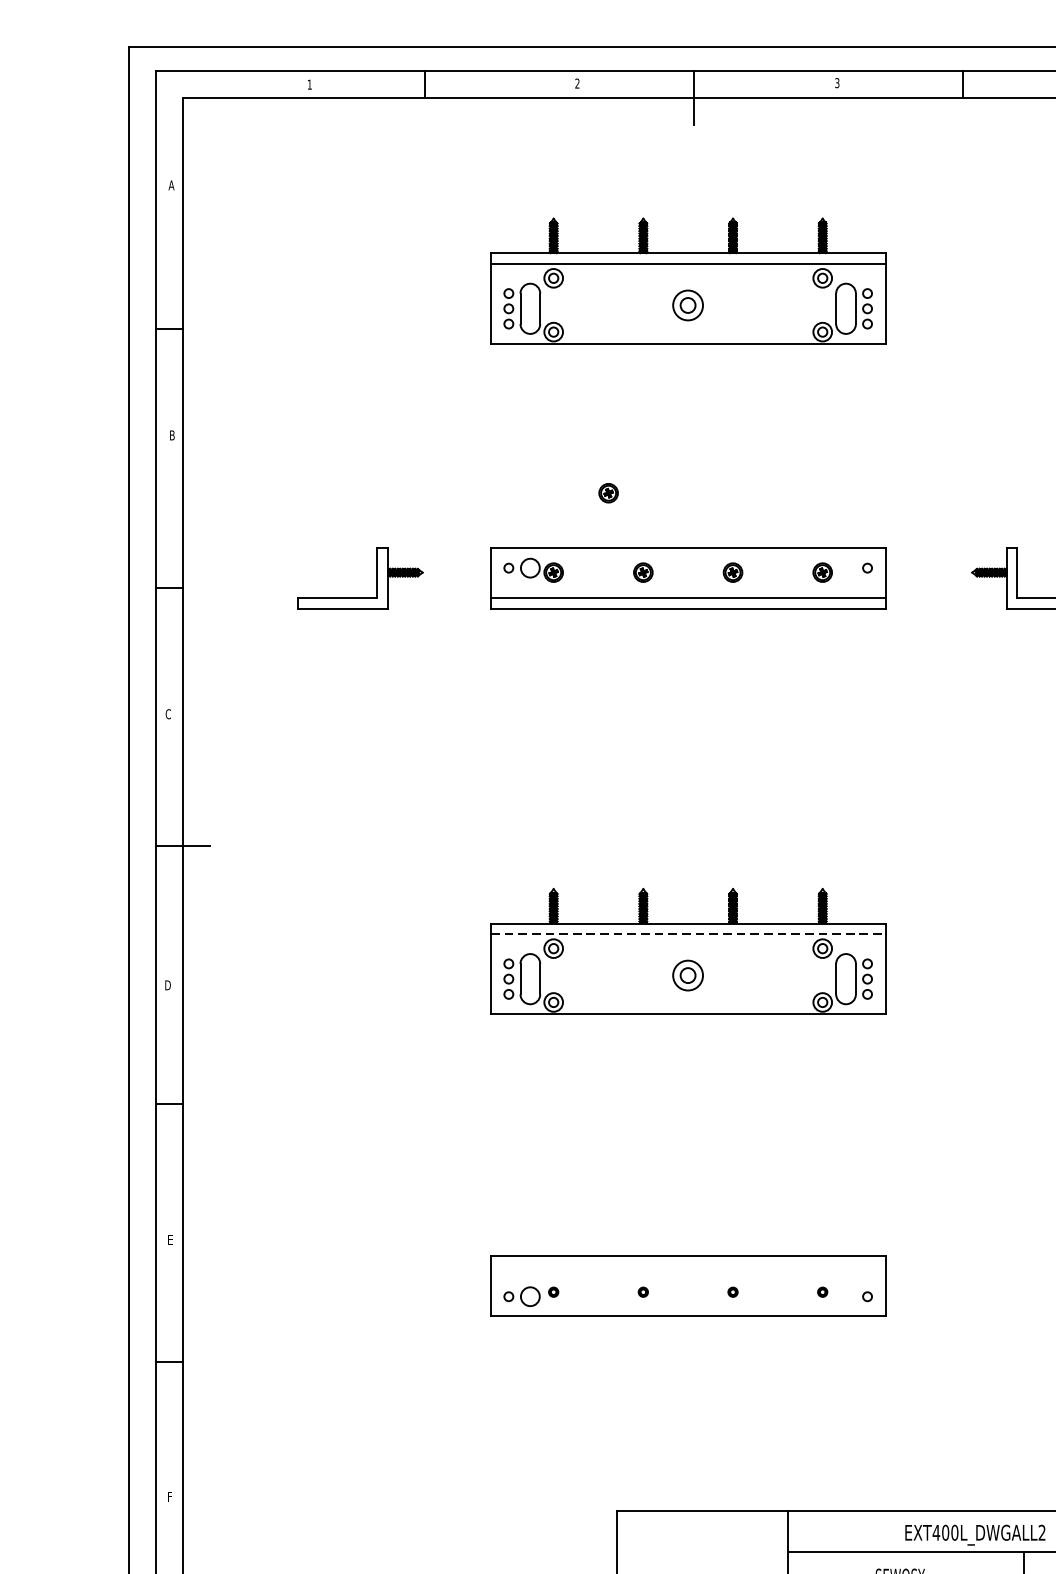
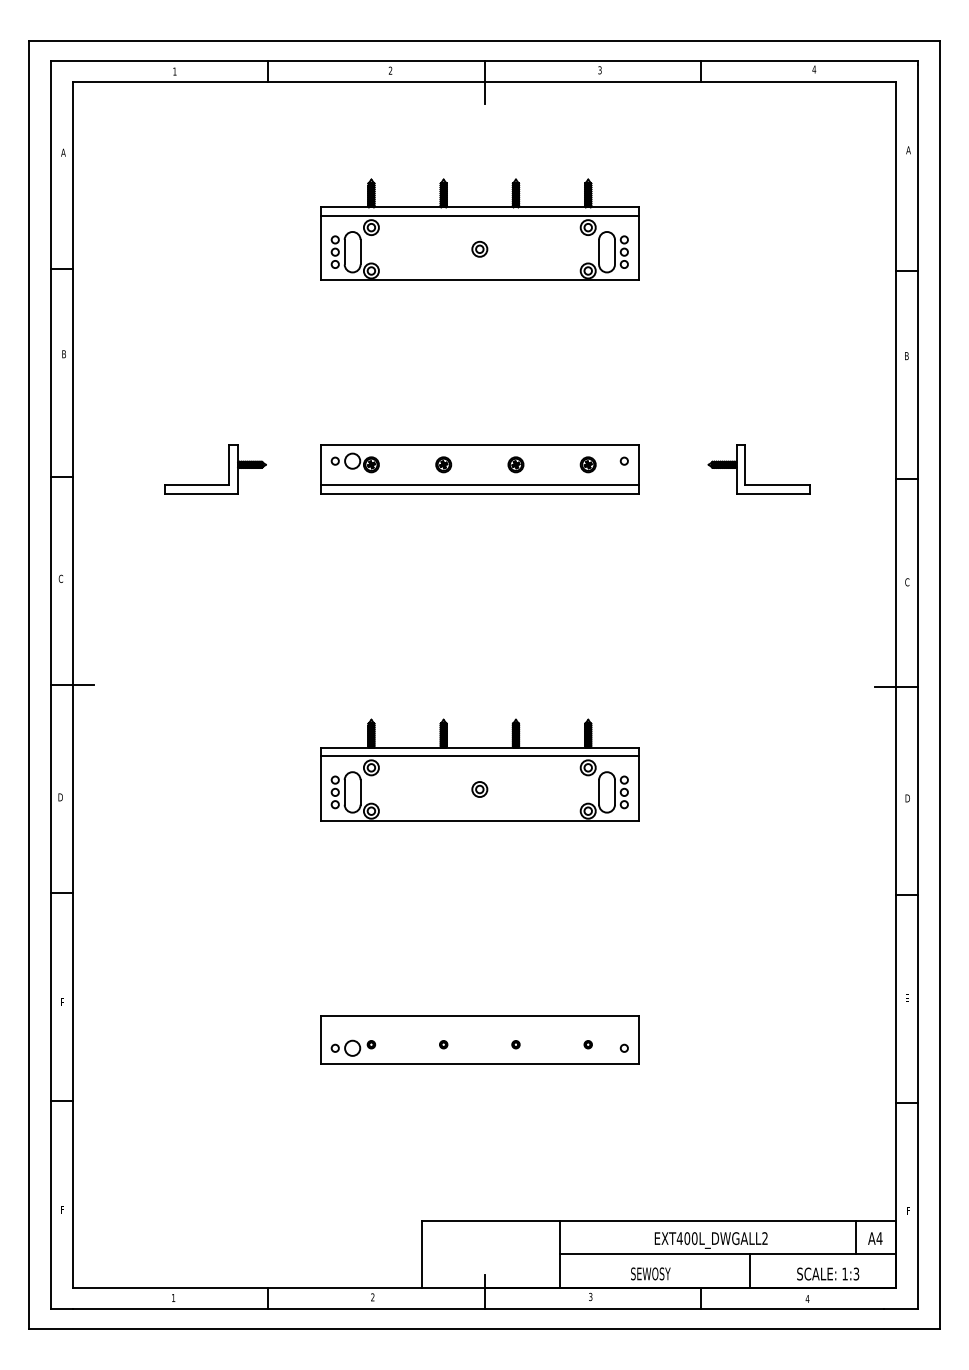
part: (687, 304) -> (479, 248), size x0.62
part: (608, 492) -> (415, 400), removed
line: (687, 934) -> (479, 756), dashed -> solid
part: (687, 975) -> (479, 789), size x0.62

